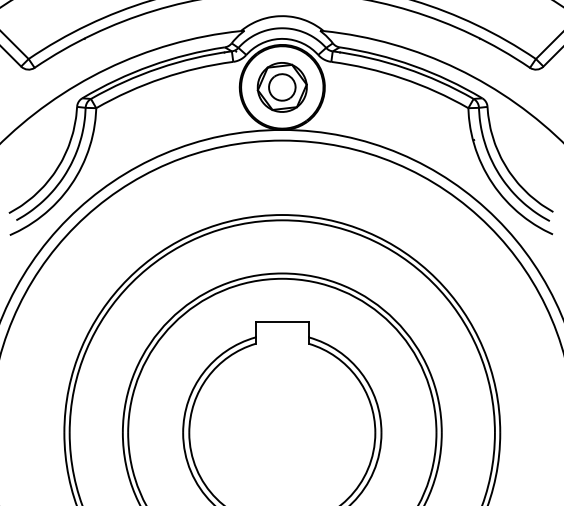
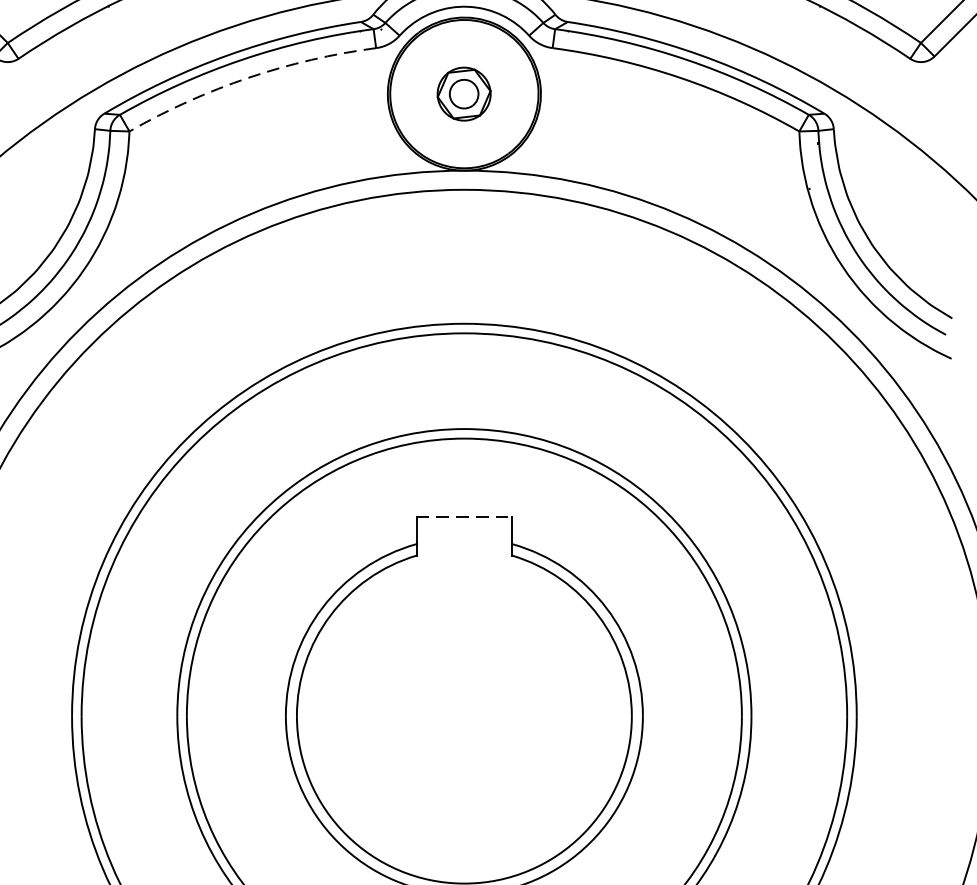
arc: (162, 78) -> (248, 78), solid -> dashed
part: (281, 87) -> (462, 94), size x0.6
line: (282, 322) -> (464, 517), solid -> dashed

